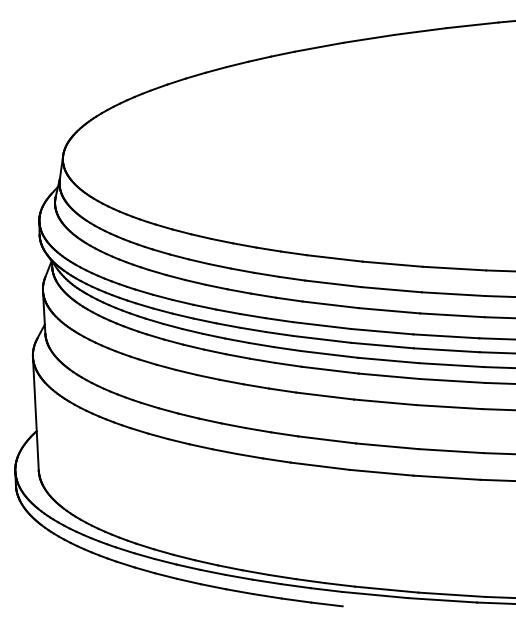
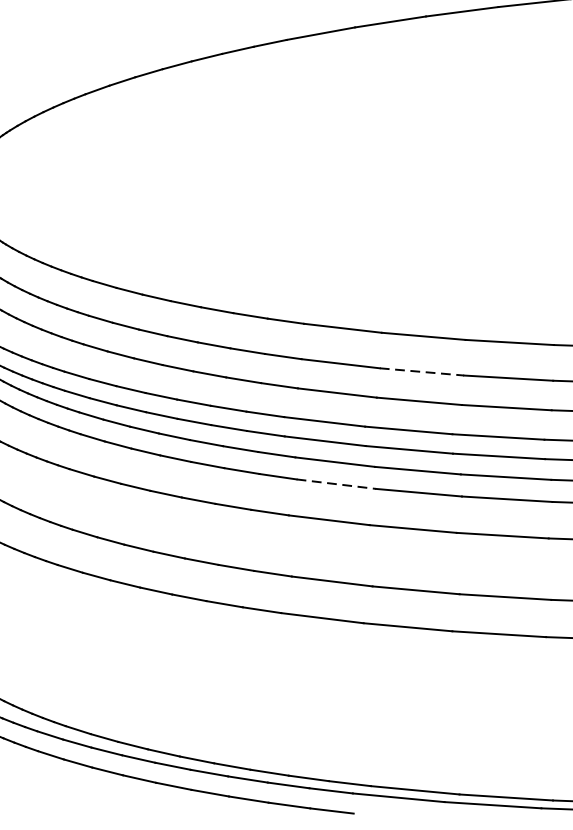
line: (392, 289) -> (423, 371), solid -> dashed
line: (330, 370) -> (336, 484), solid -> dashed

